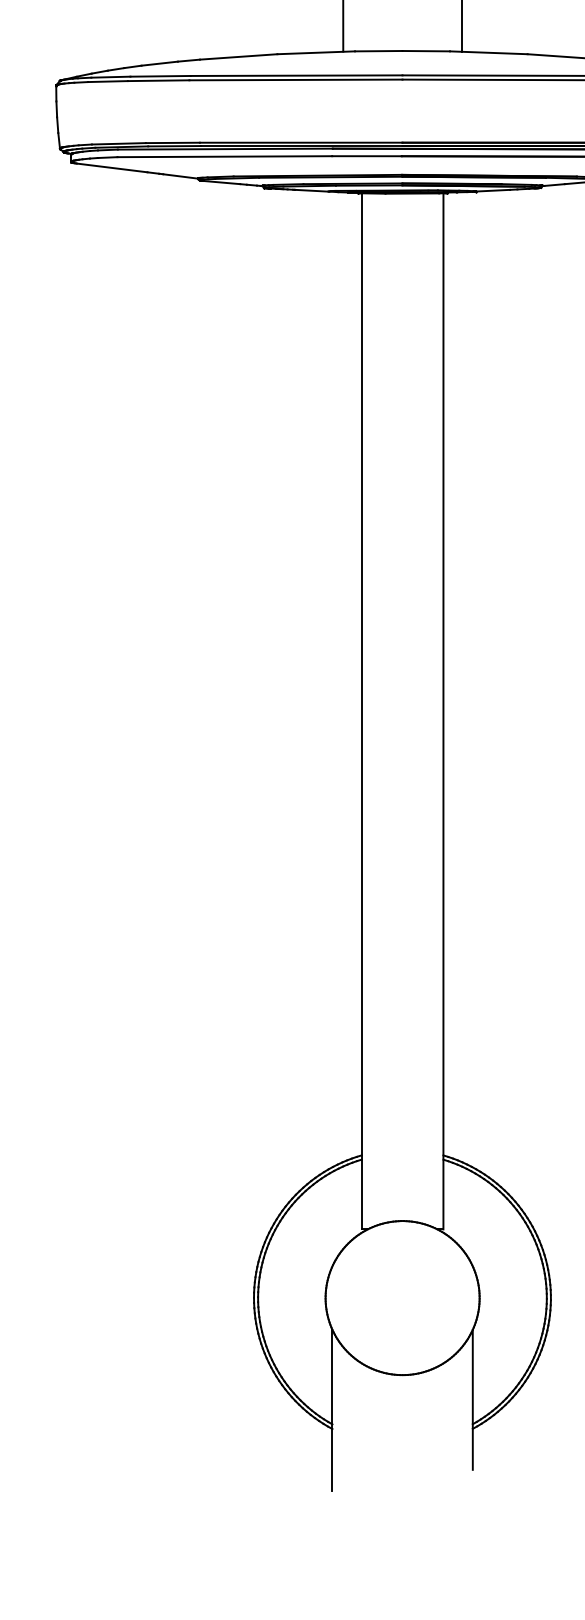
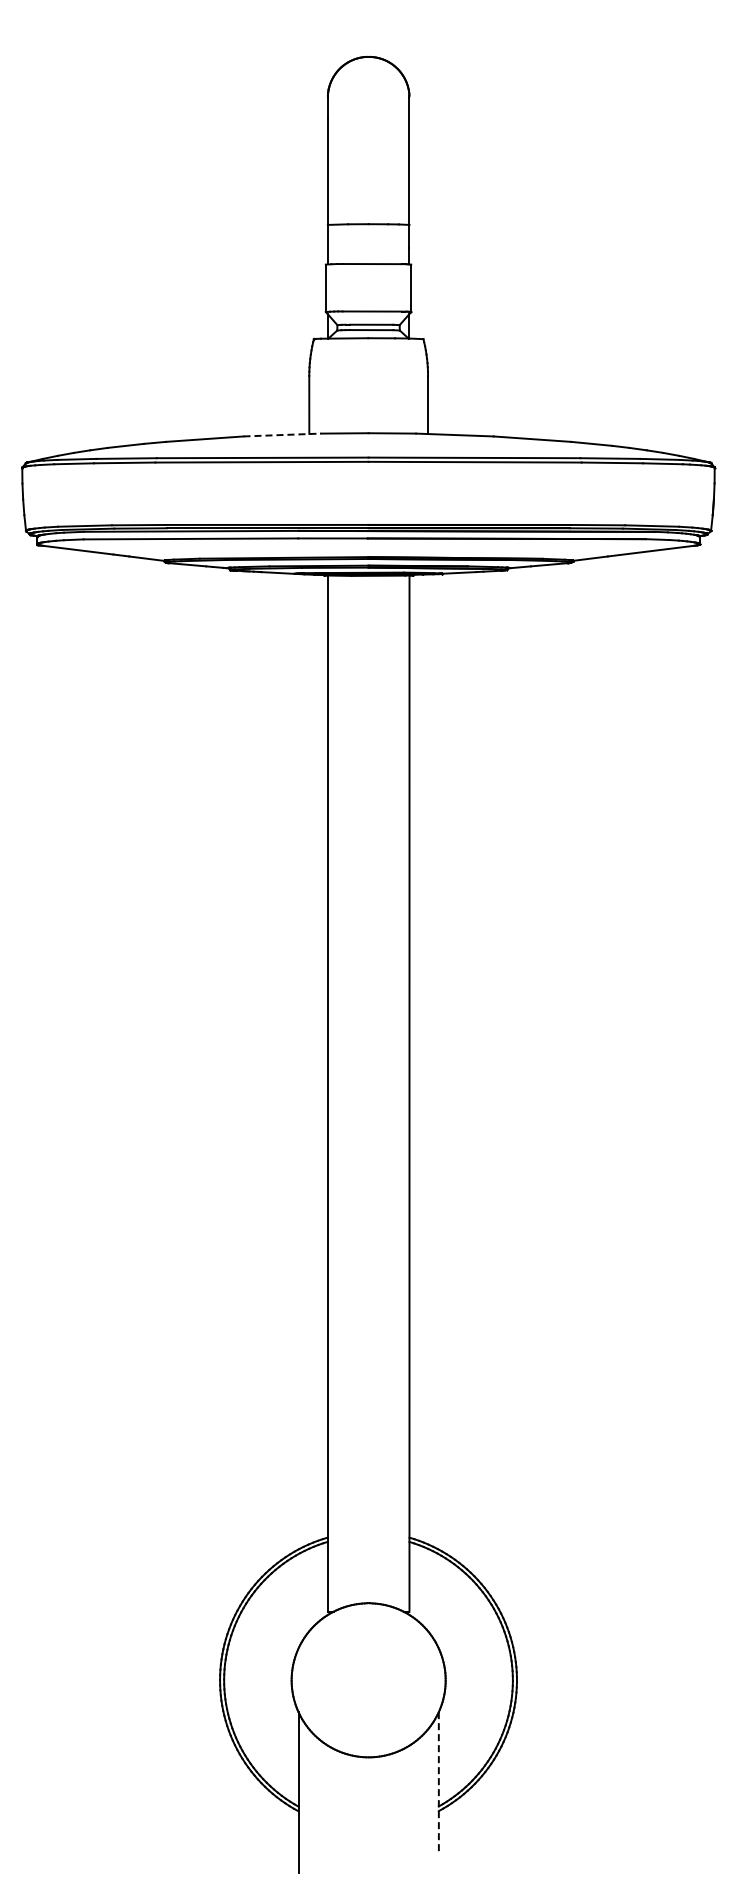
line: (316, 53) -> (282, 435), solid -> dashed
line: (472, 1400) -> (438, 1782), solid -> dashed

